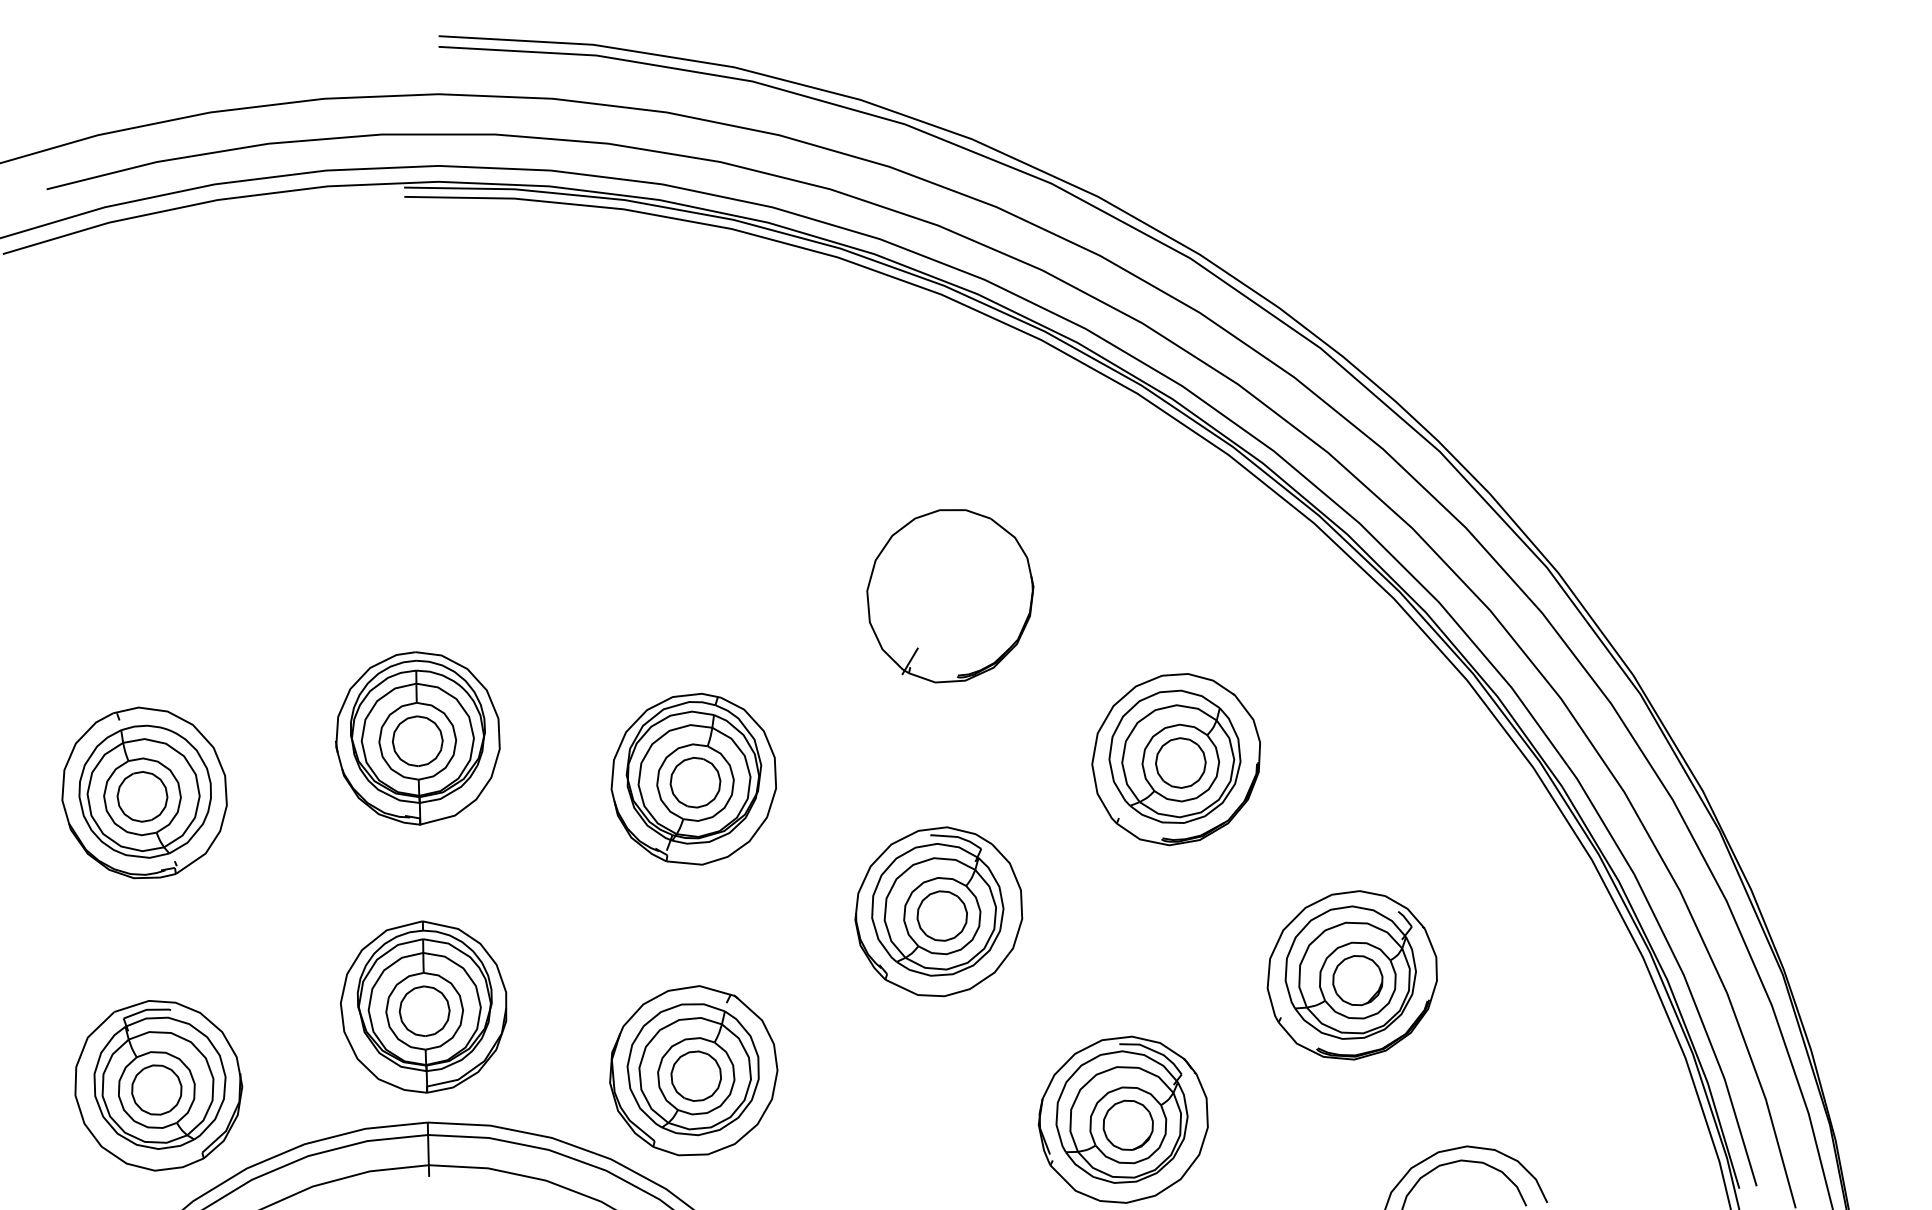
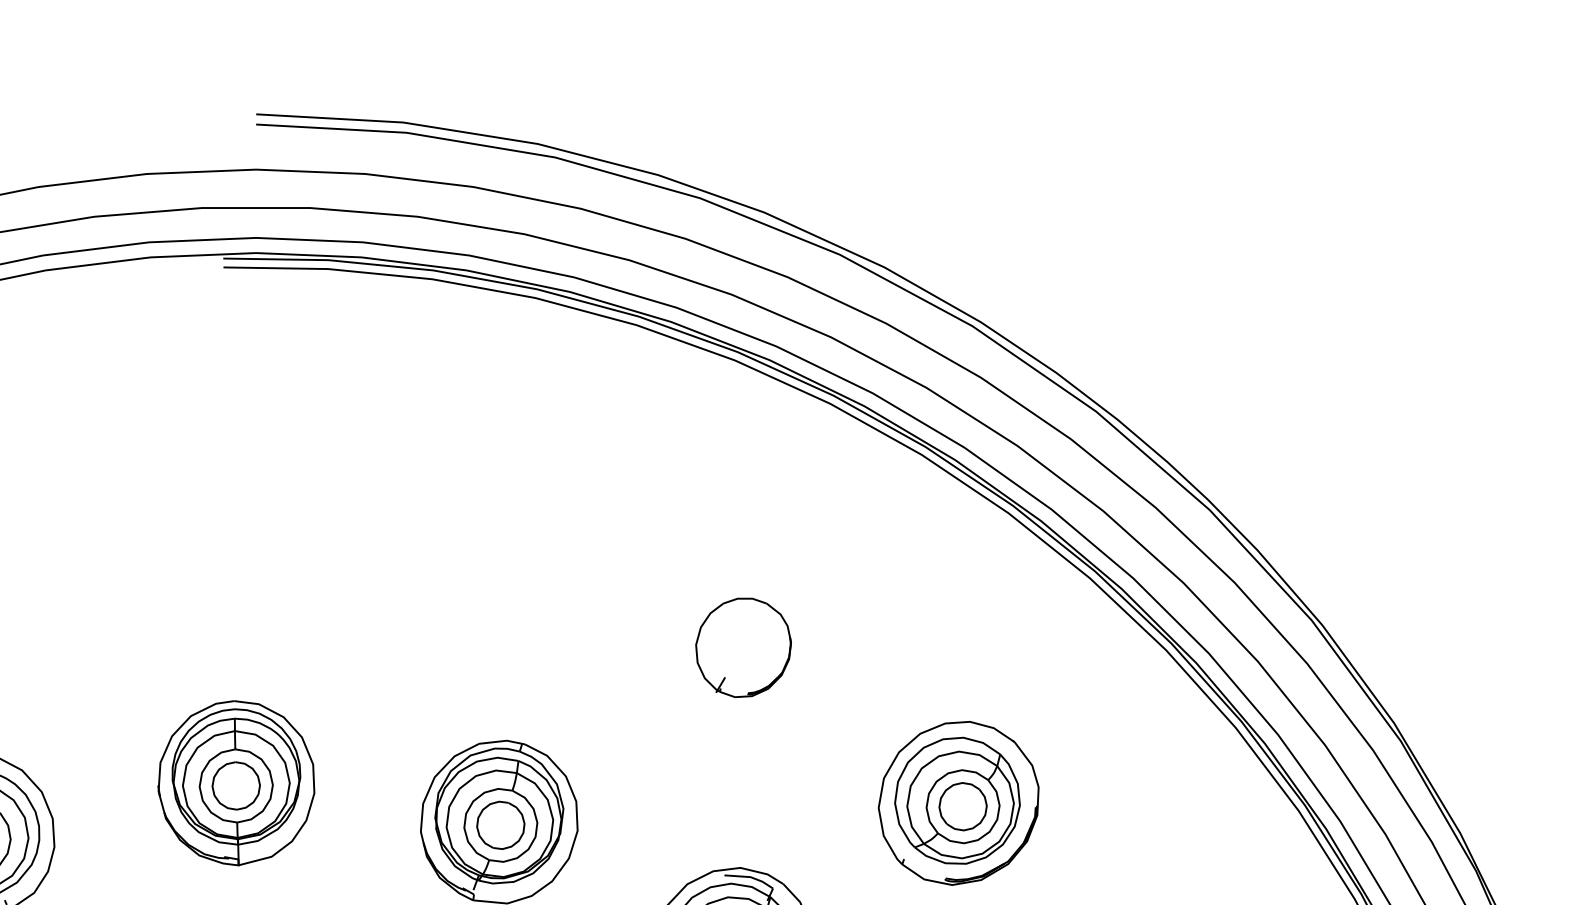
part: (950, 596) -> (743, 648), size x0.6

